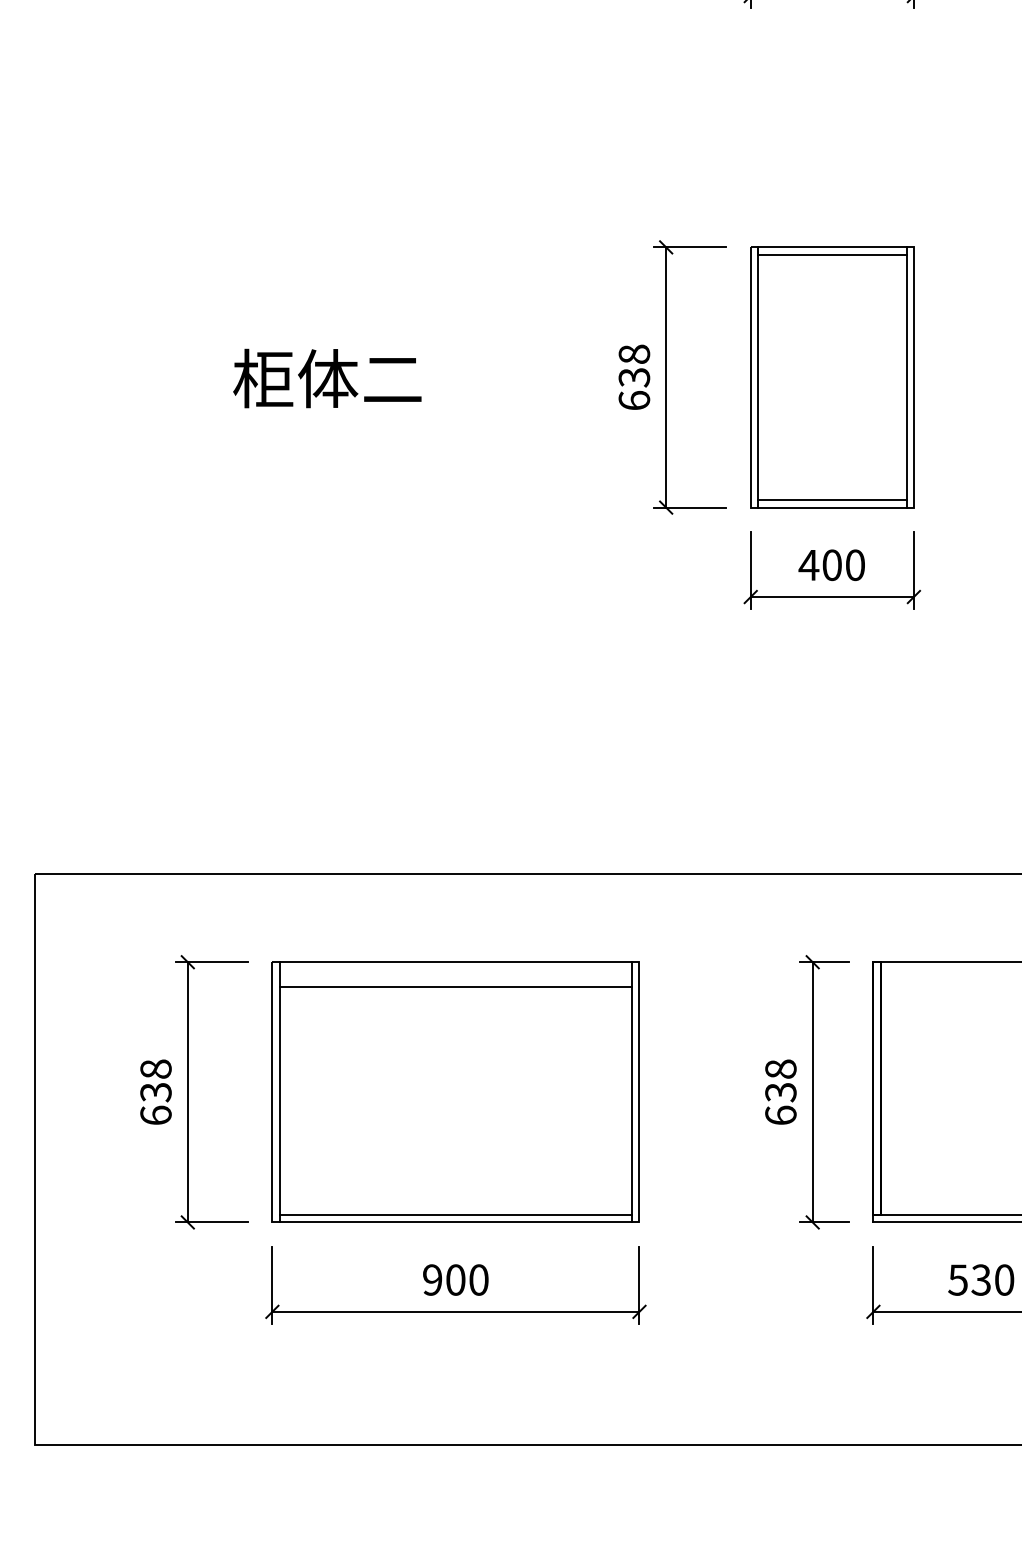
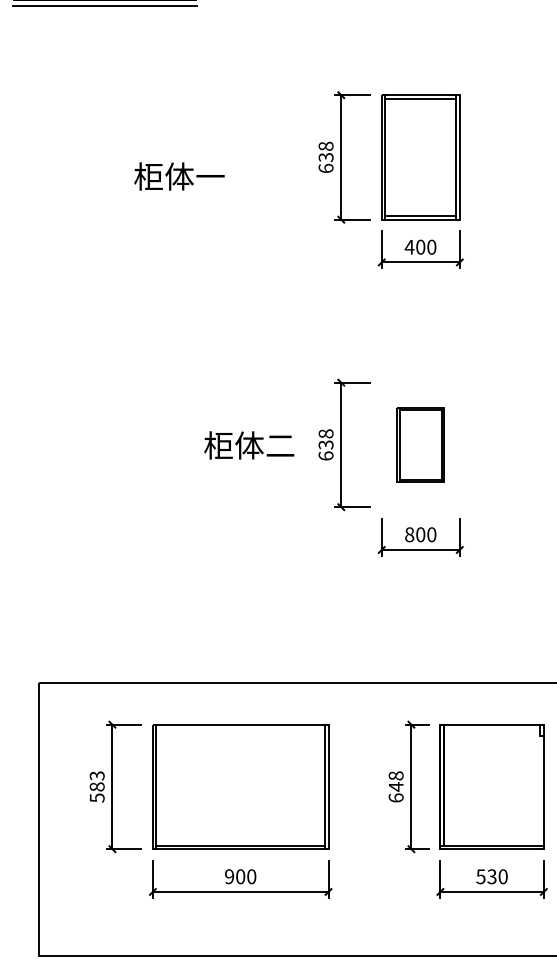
part: (831, 376) -> (420, 444), size x0.6
text: (327, 378) -> (249, 445), moved
text: (808, 564) -> (409, 534), 400 -> 800
line: (455, 986) -> (240, 736), removed
text: (154, 1091) -> (96, 786), 638 -> 583
text: (779, 1091) -> (395, 786), 638 -> 648

